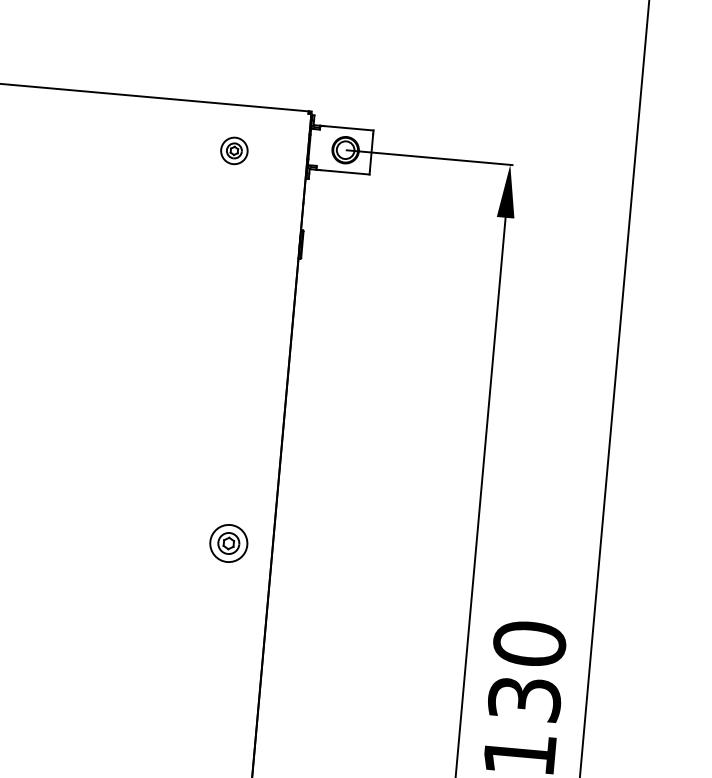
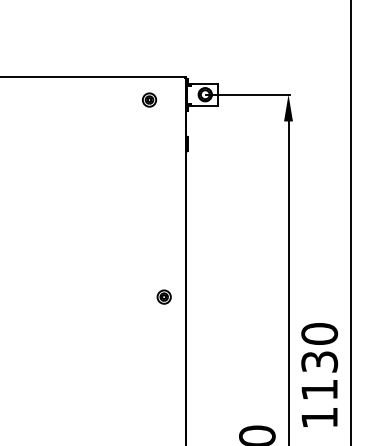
part: (227, 542) -> (163, 296), size x0.71

